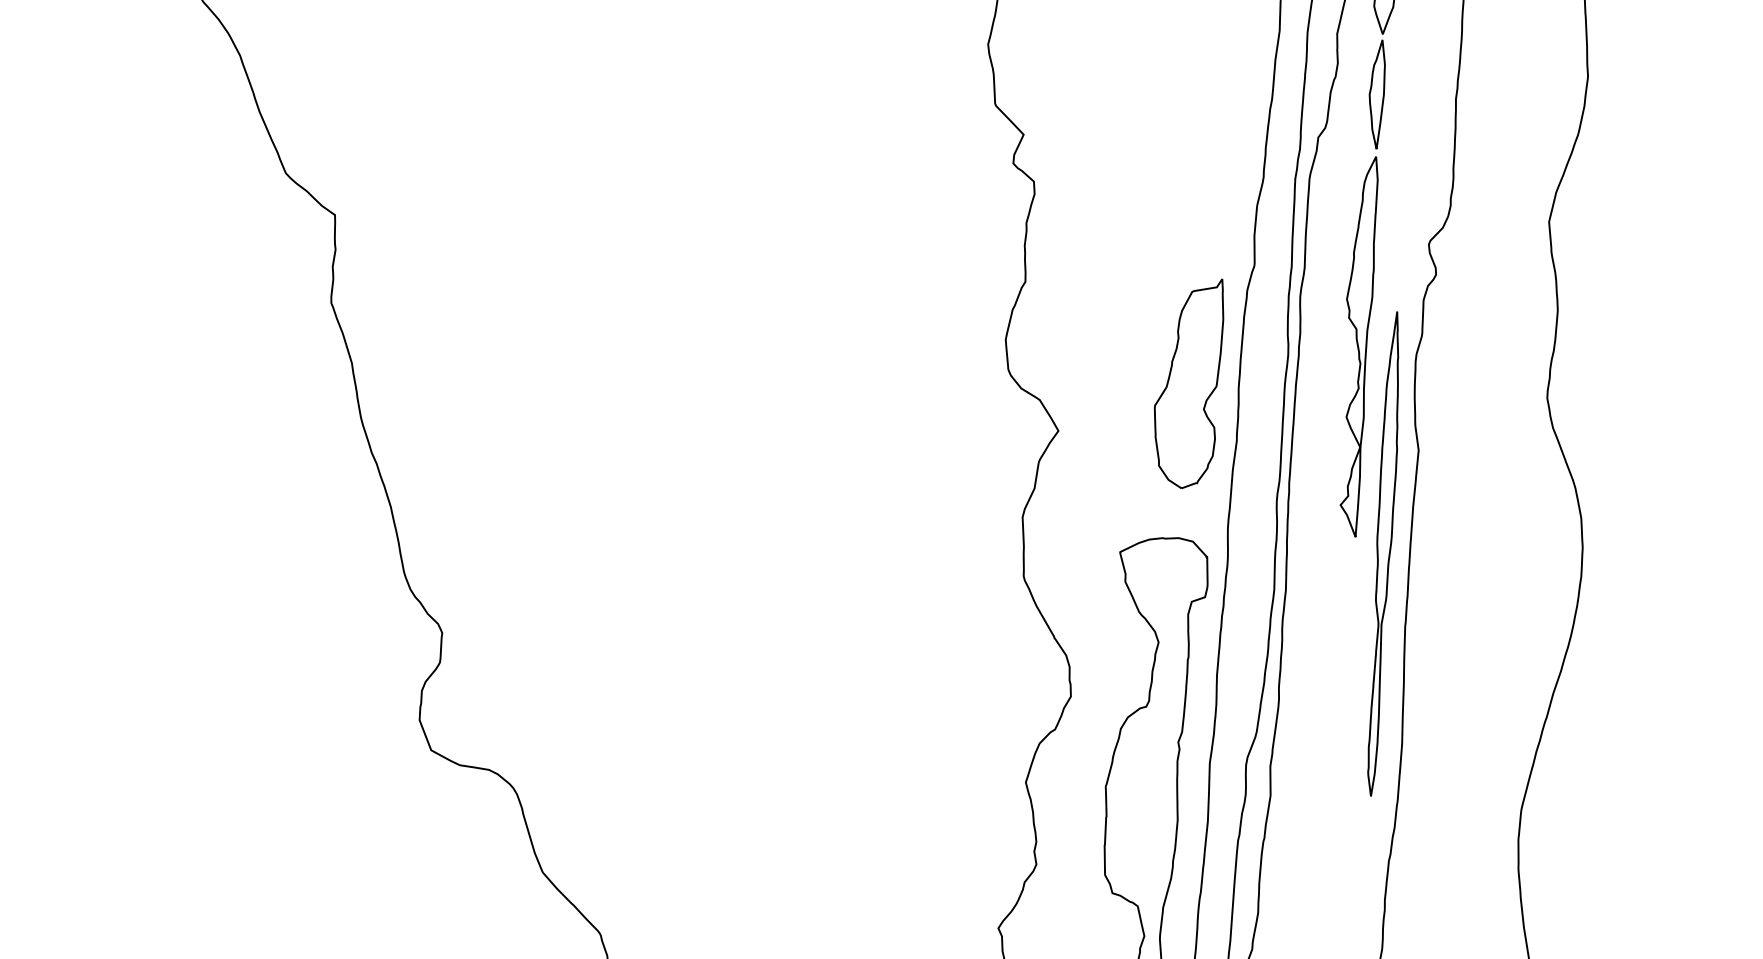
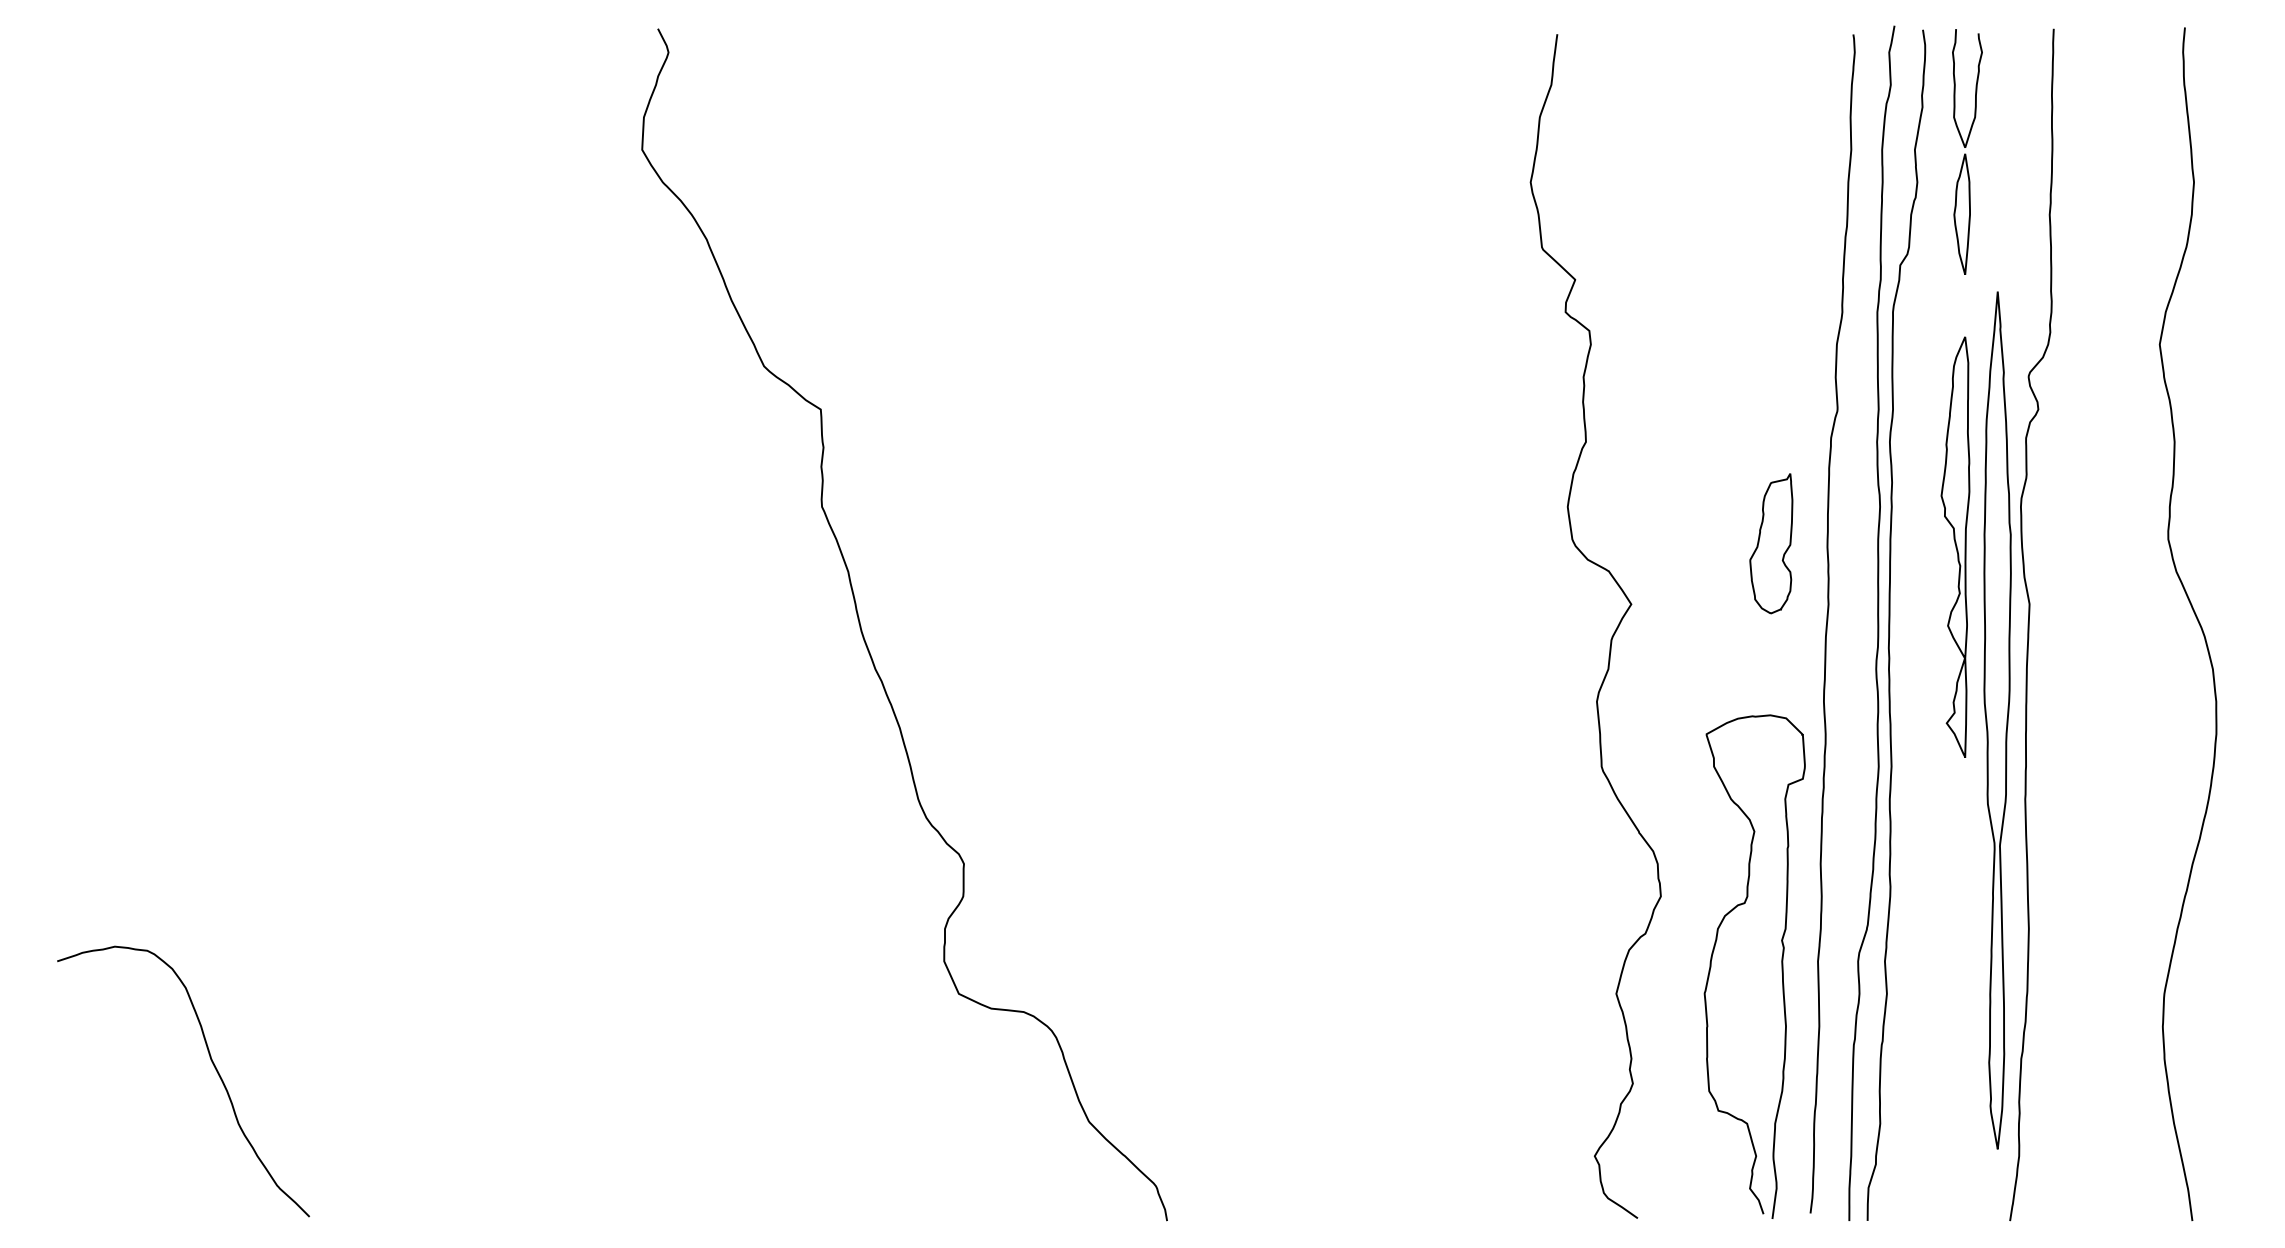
part: (1357, 345) -> (1955, 546), moved
part: (1188, 382) -> (1771, 543), size x0.6
part: (1383, 553) -> (1997, 720), size x1.6

